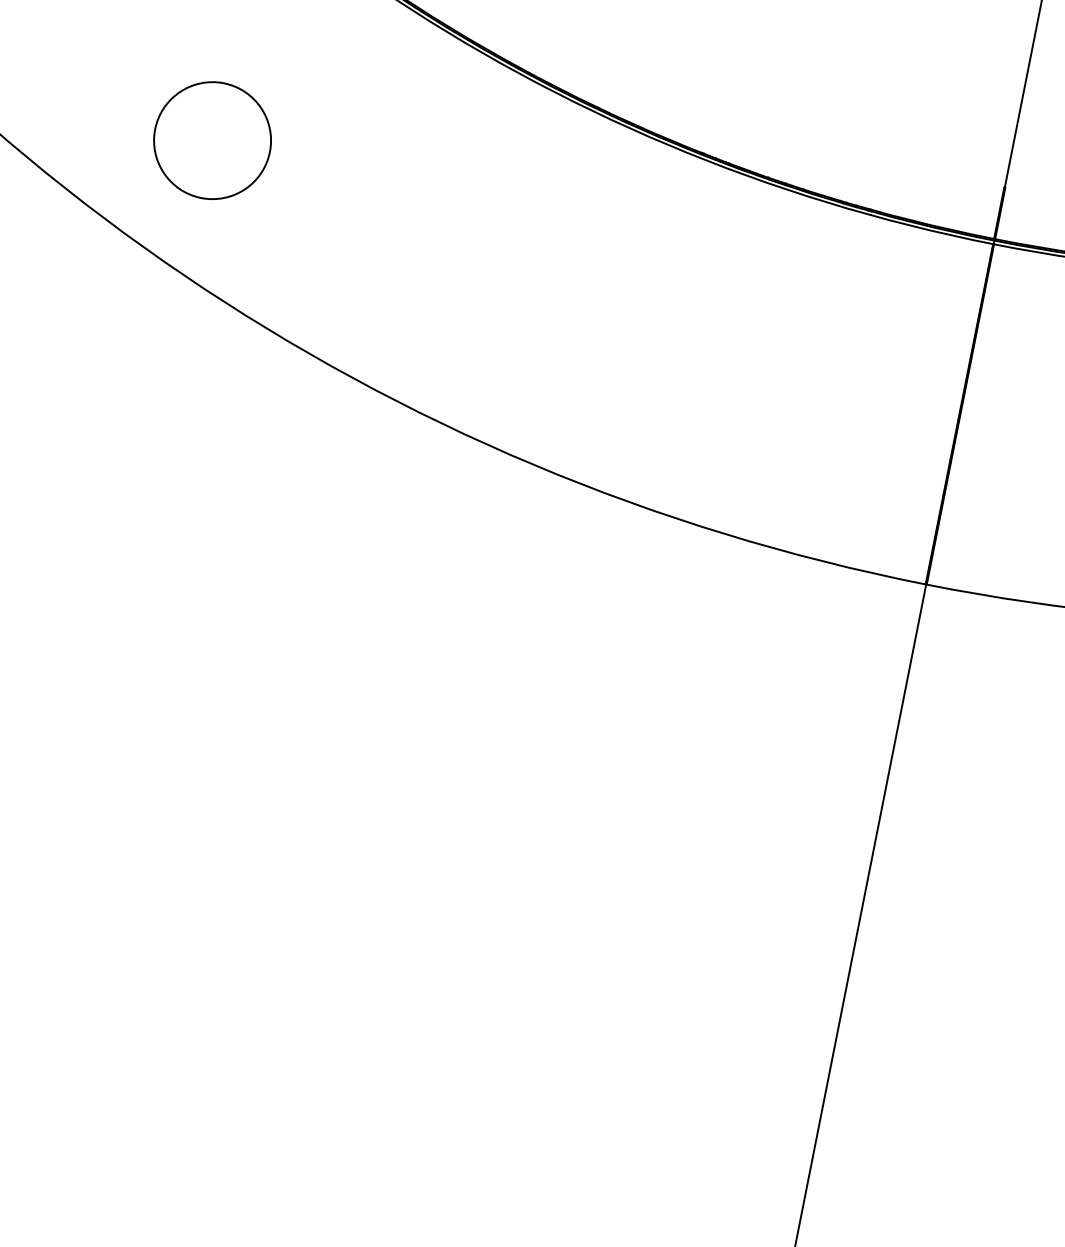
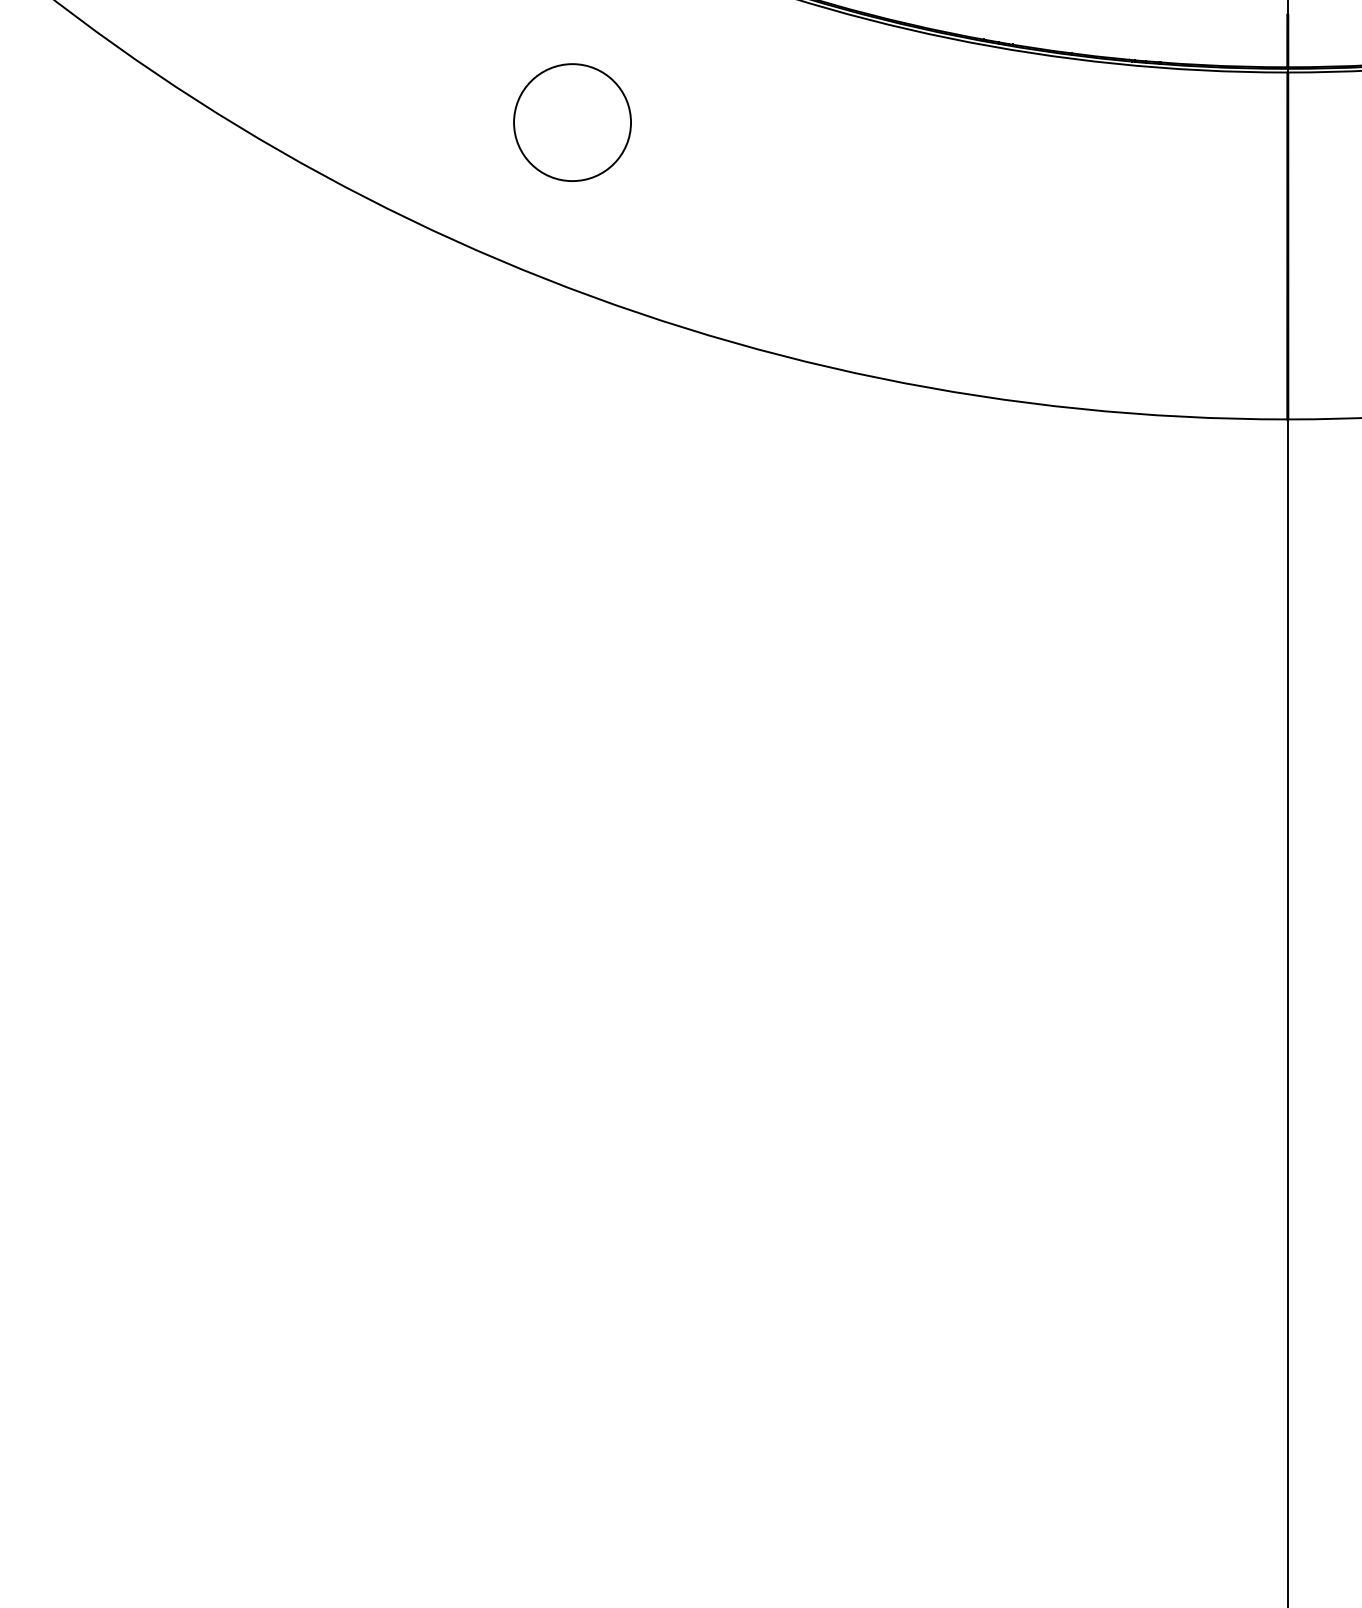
circle: (212, 140) -> (572, 122), moved

